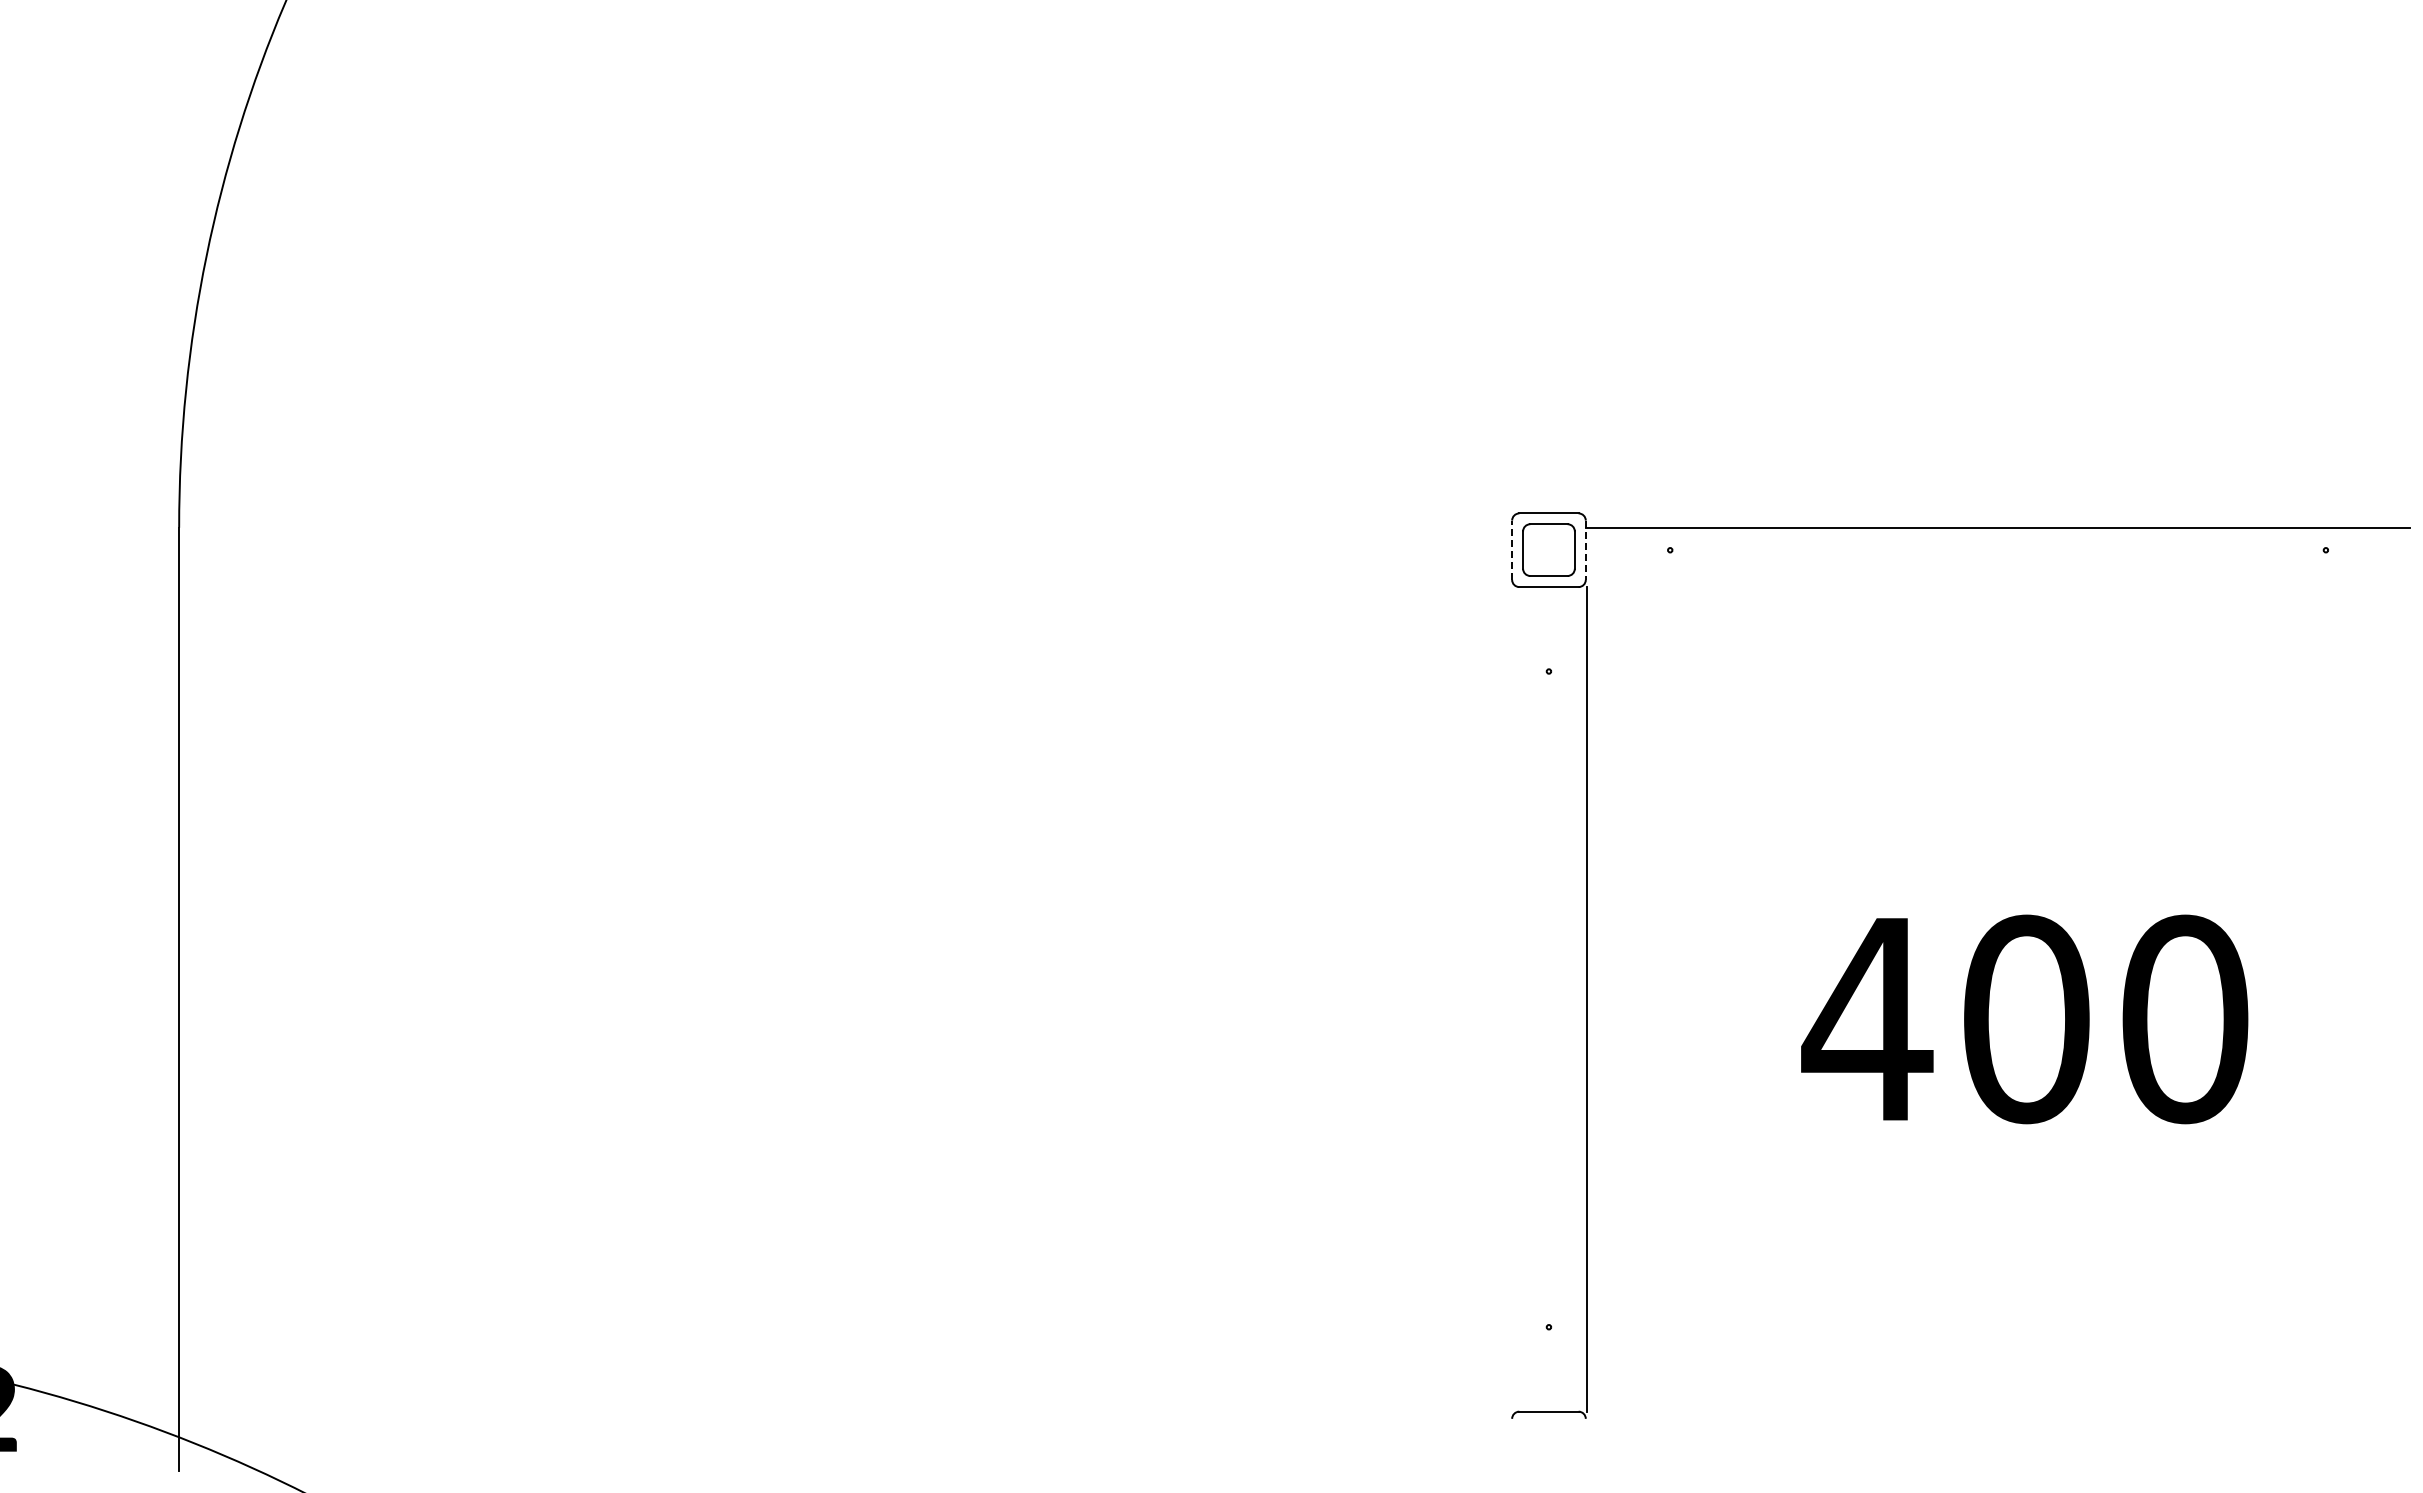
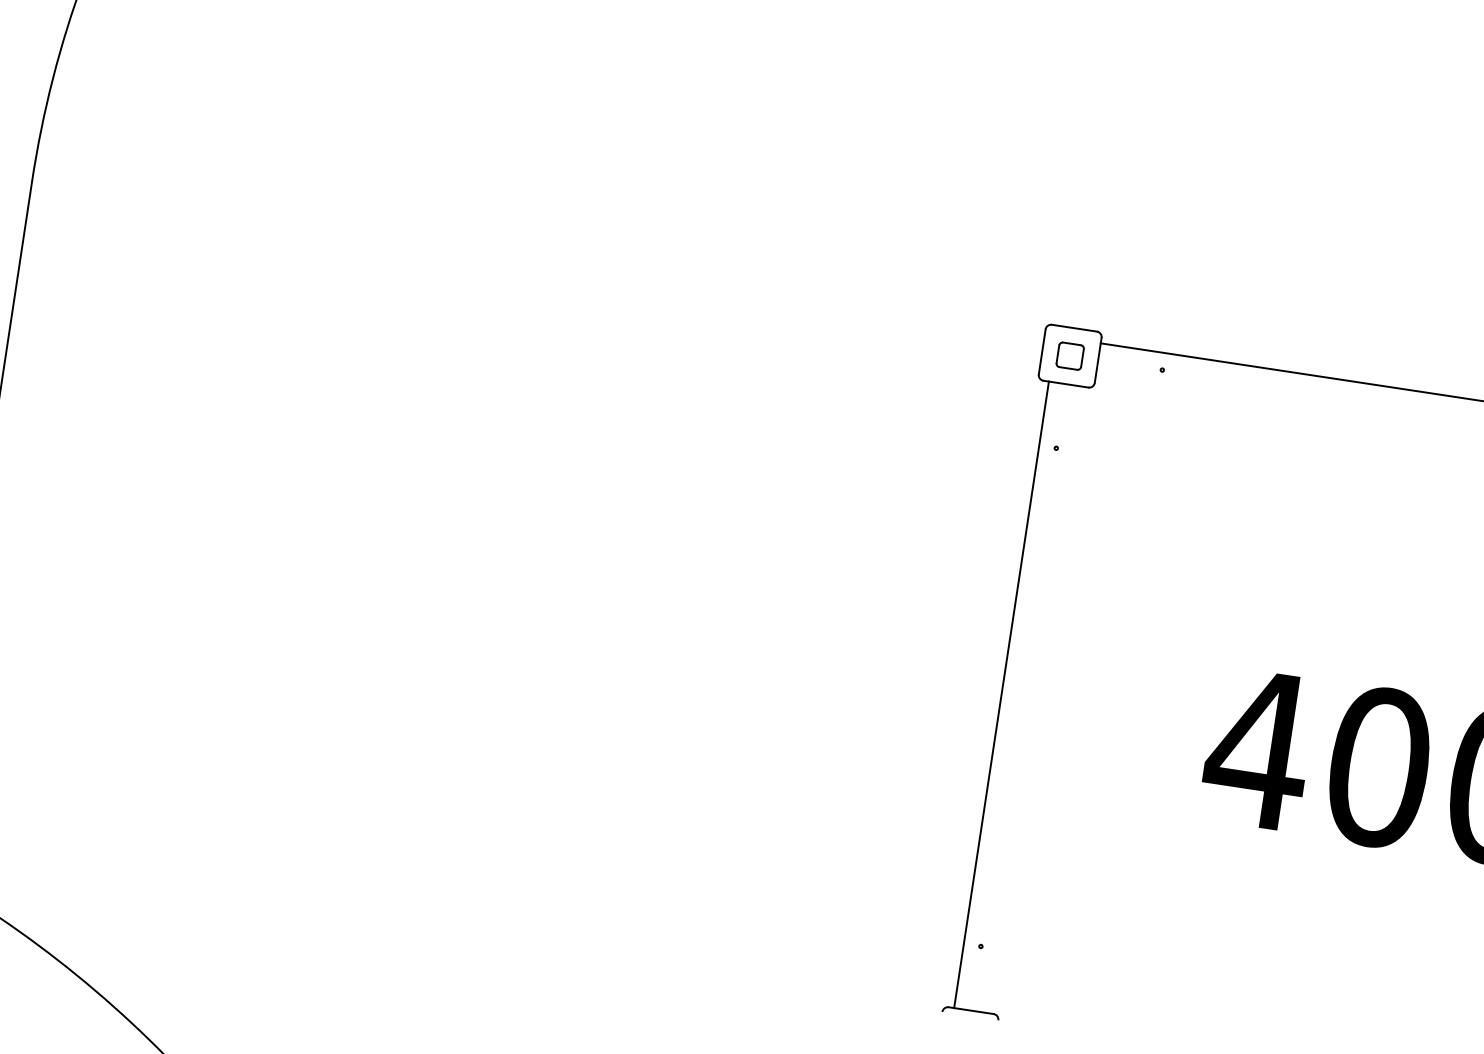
line: (1512, 550) -> (1042, 352), dashed -> solid
part: (1548, 550) -> (1069, 356), size x0.62
line: (1585, 550) -> (1097, 360), dashed -> solid
line: (1586, 999) -> (1001, 694), moved

